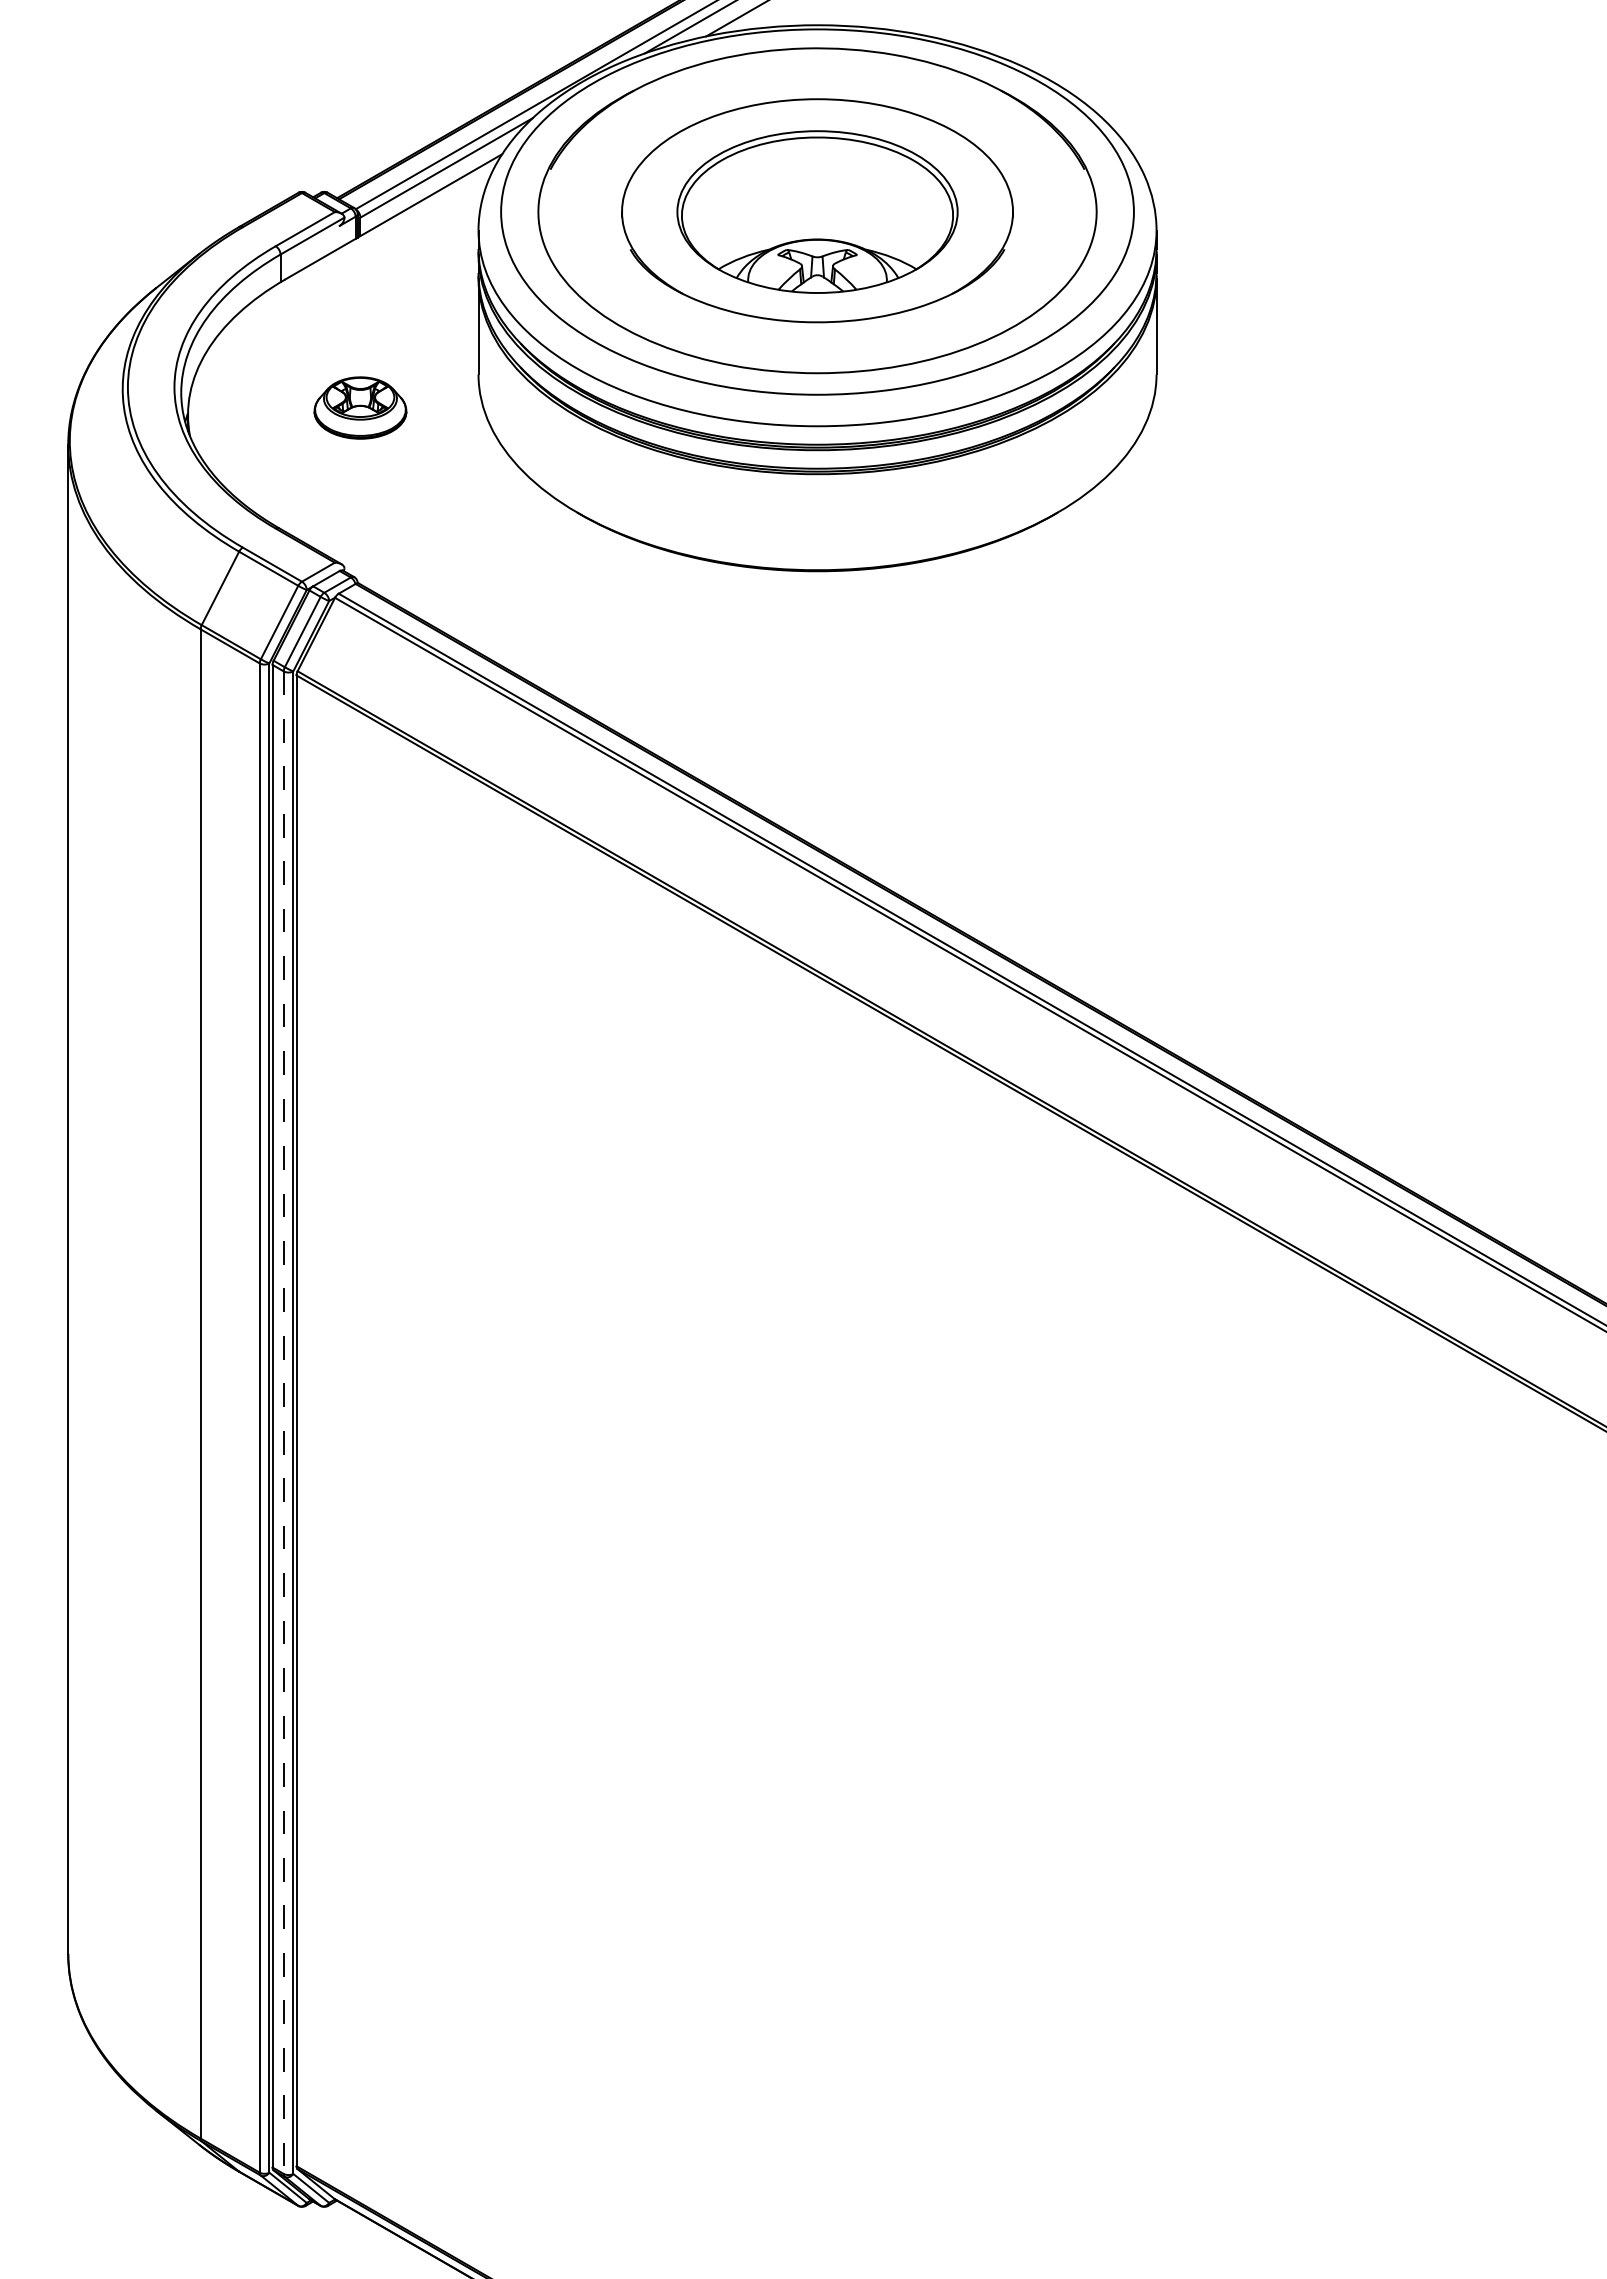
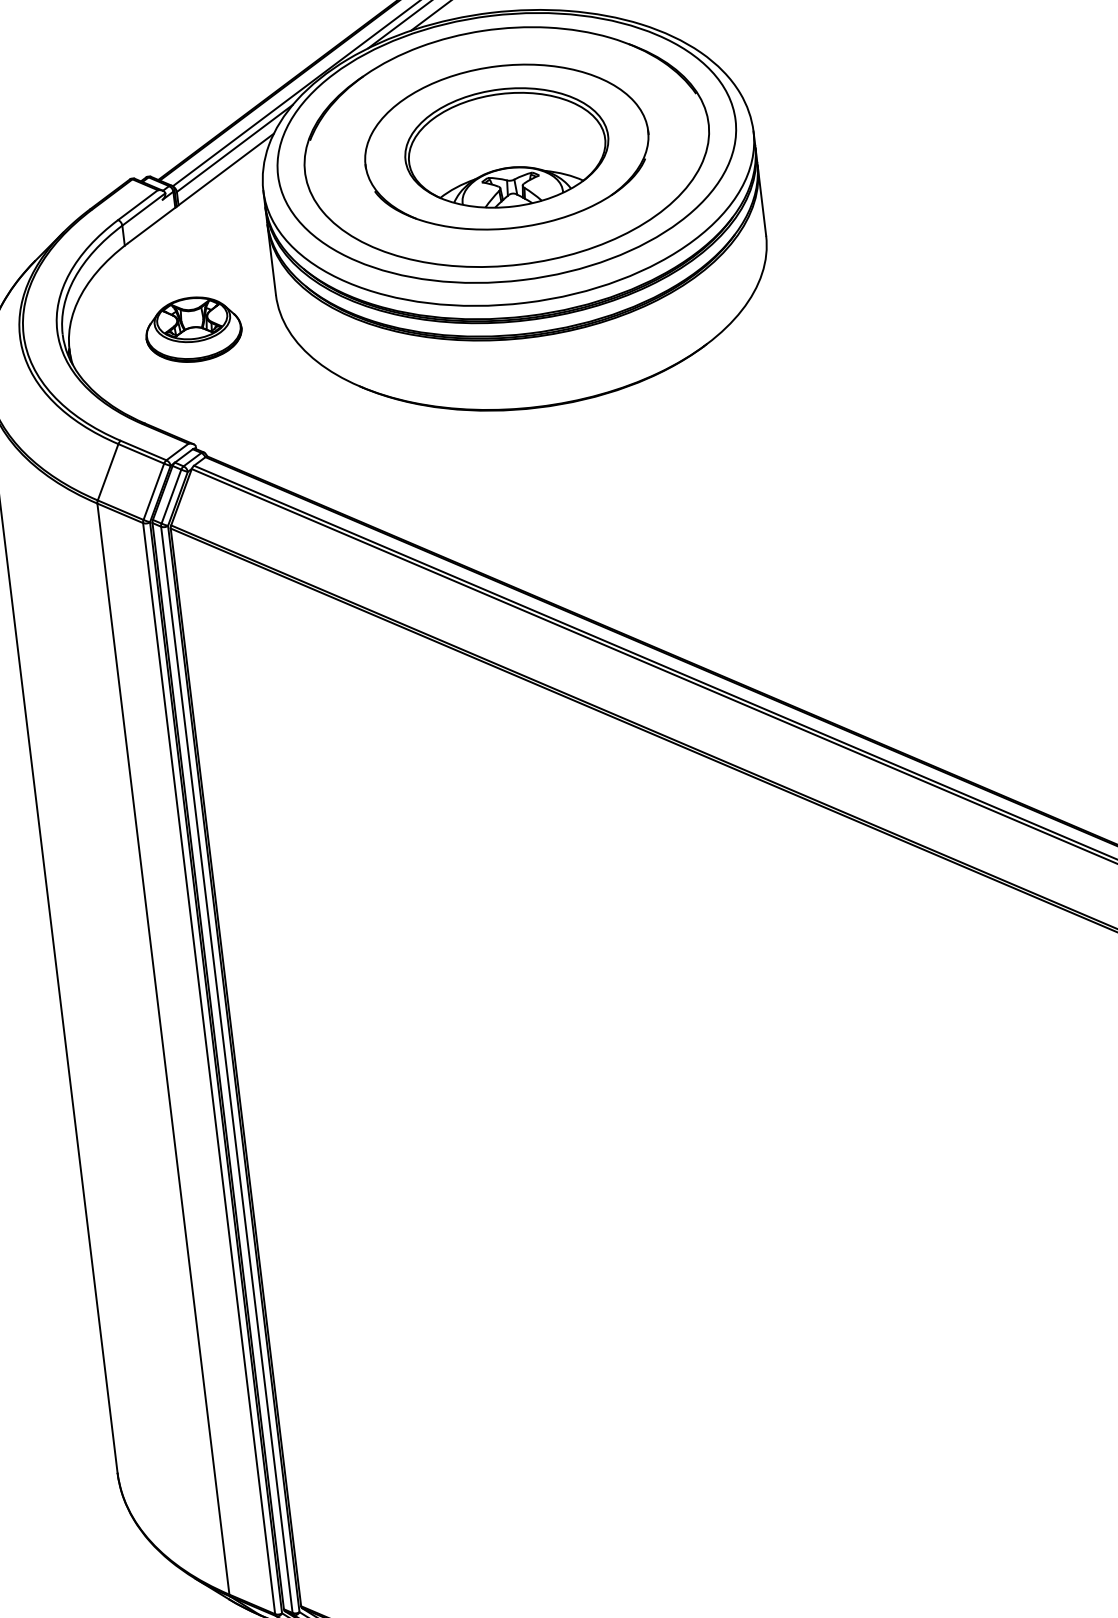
part: (360, 407) -> (193, 329), size x1.43
line: (283, 1423) -> (226, 1070), dashed -> solid

